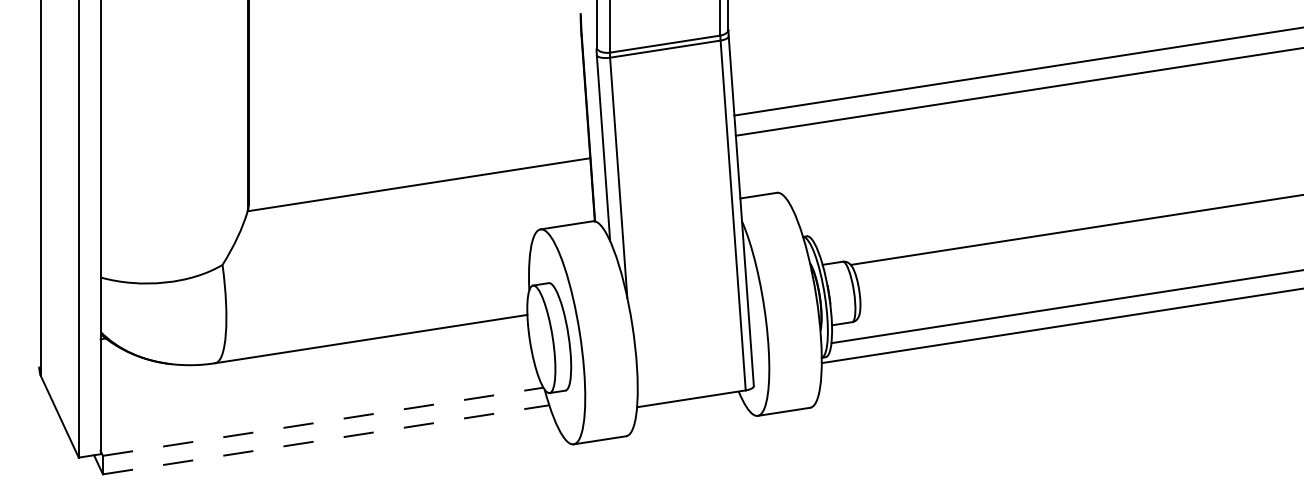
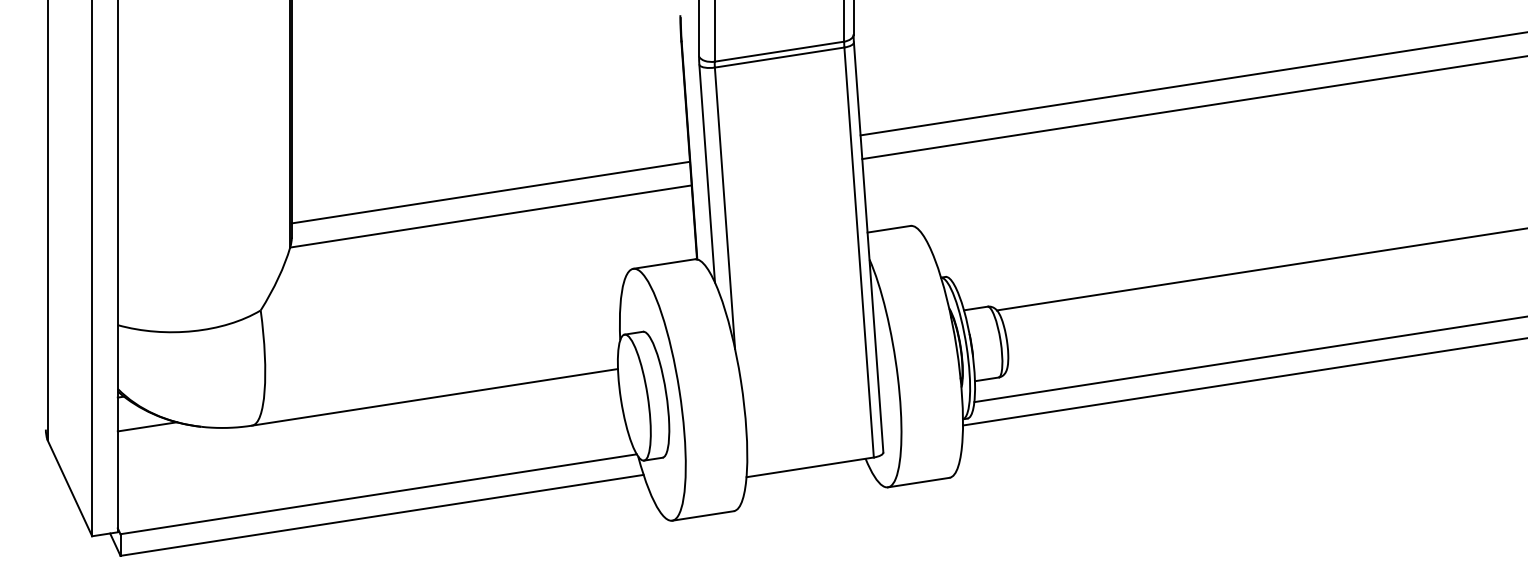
line: (418, 164) -> (490, 192), added
line: (125, 363) -> (146, 426), added
line: (323, 421) -> (379, 494), dashed -> solid
line: (326, 439) -> (382, 515), dashed -> solid

